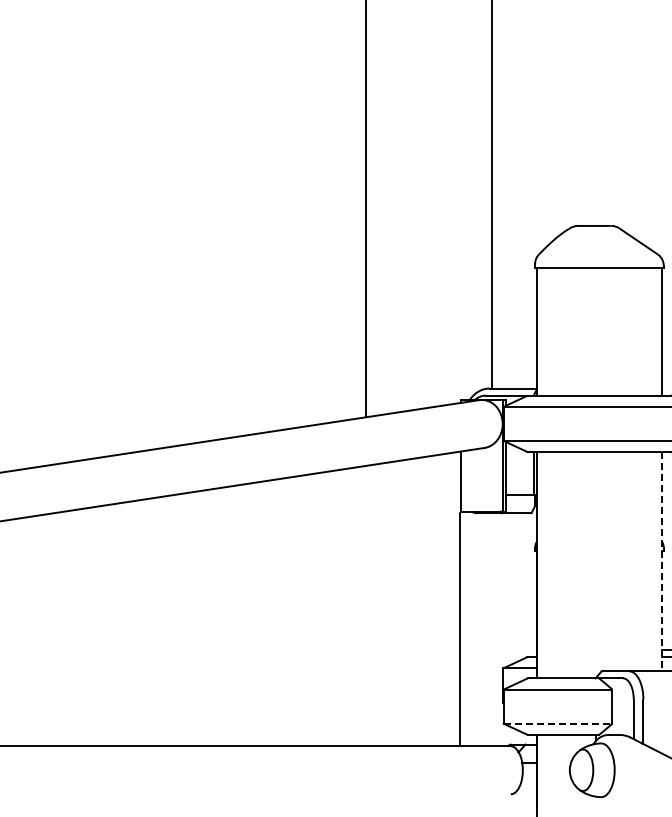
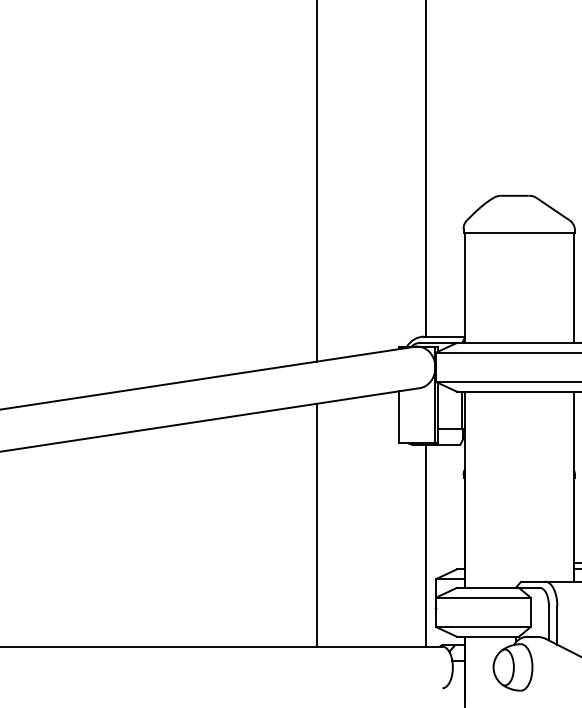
line: (662, 561) -> (573, 486), dashed -> solid
line: (366, 605) -> (317, 524), added
line: (459, 629) -> (425, 545), moved
line: (558, 723) -> (483, 626), dashed -> solid

